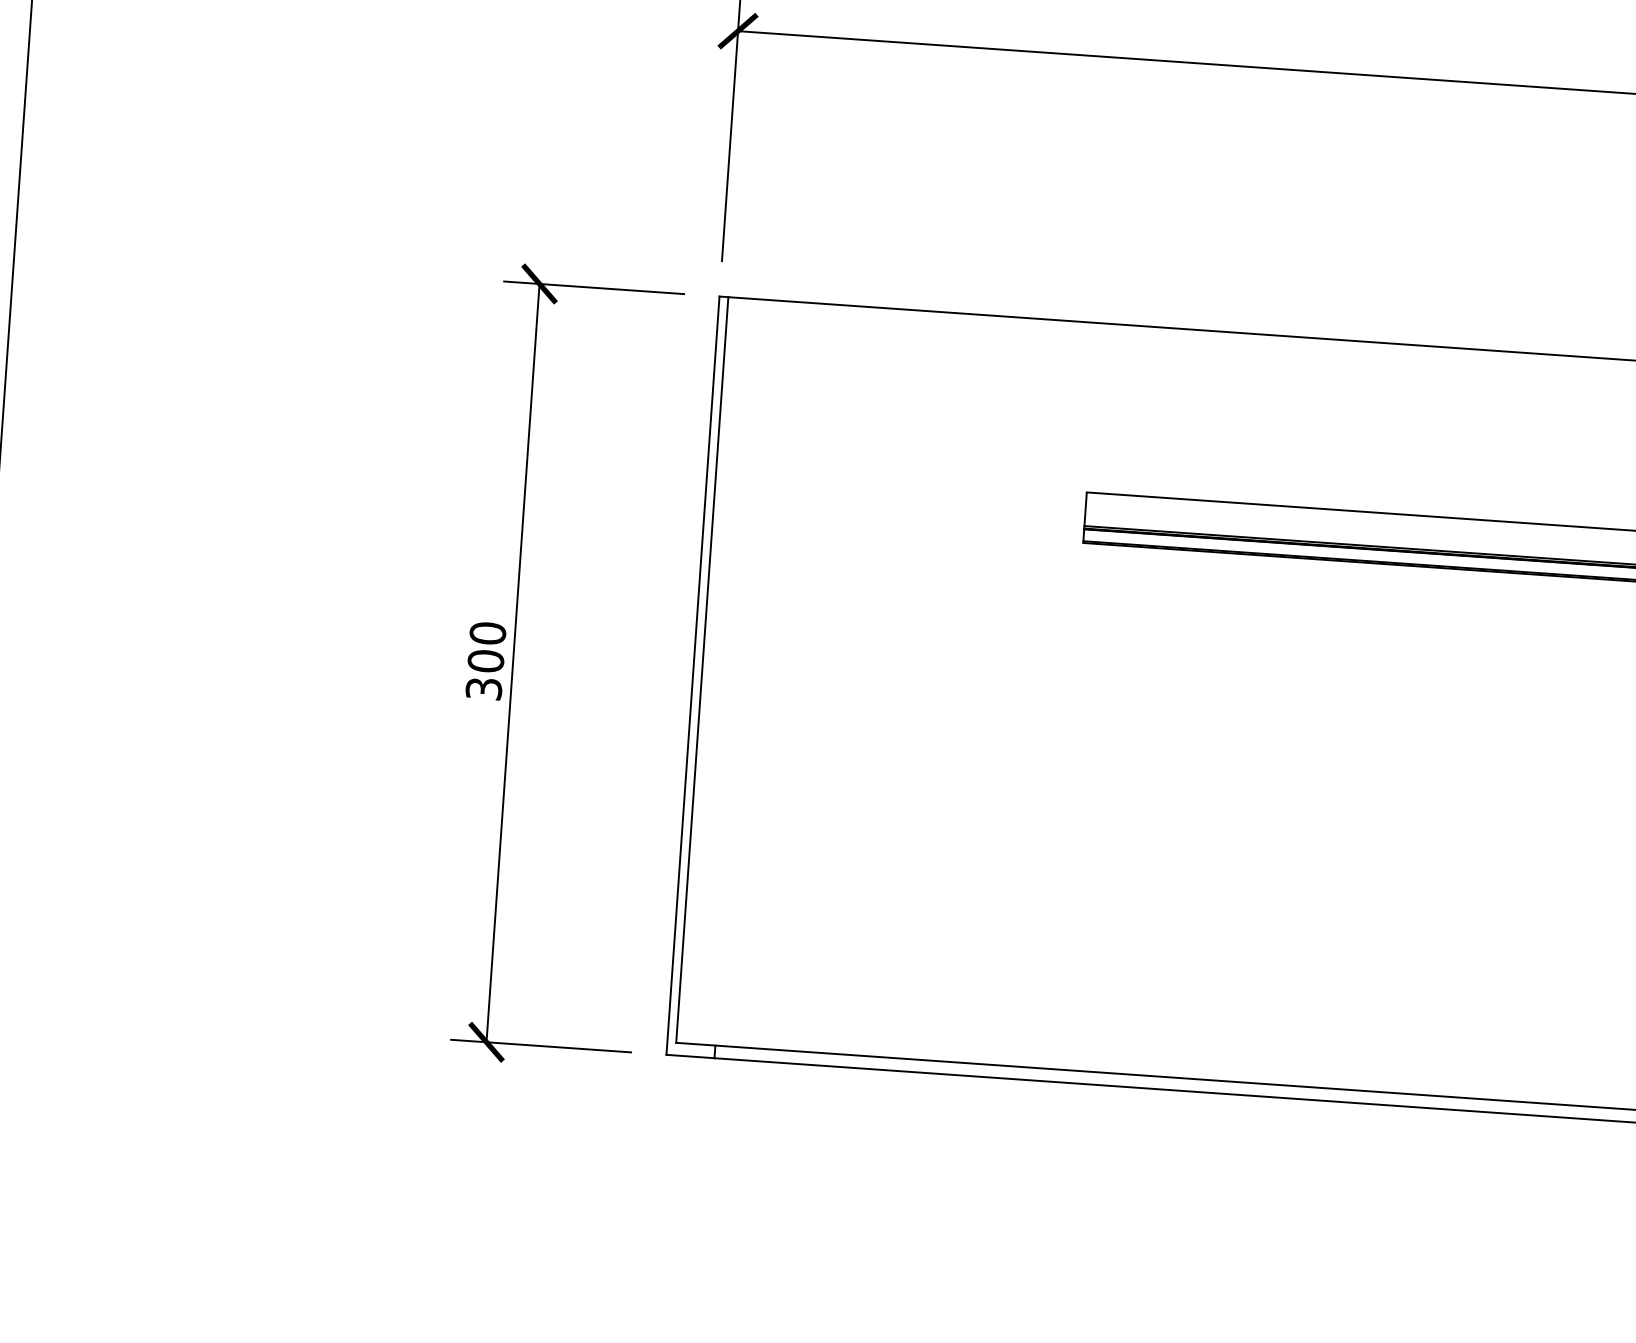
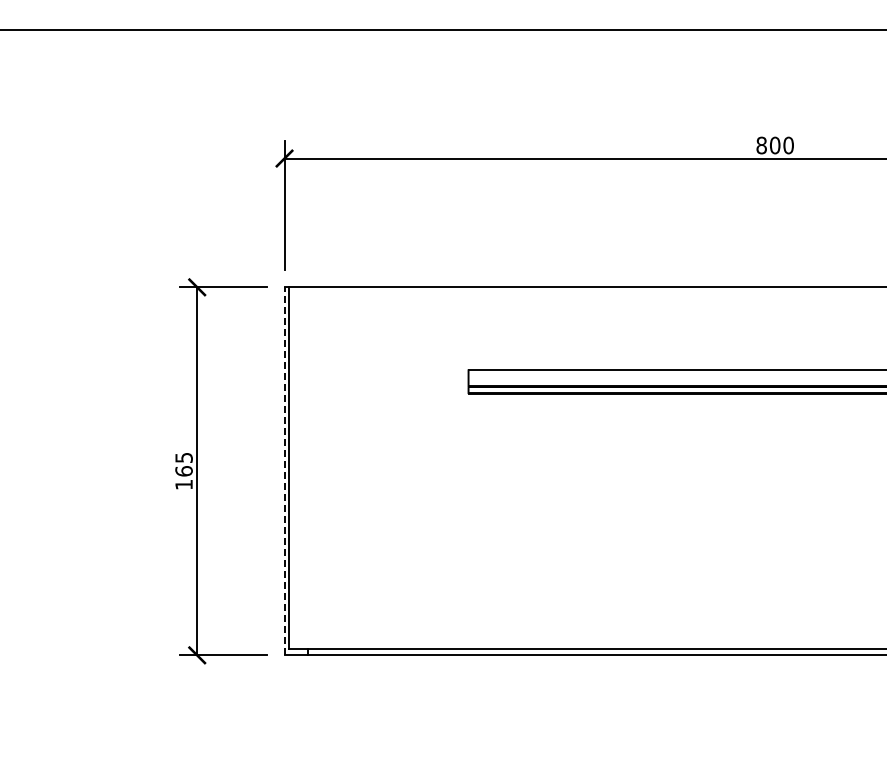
text: (484, 659) -> (183, 470), 300 -> 165
line: (692, 676) -> (284, 471), solid -> dashed

